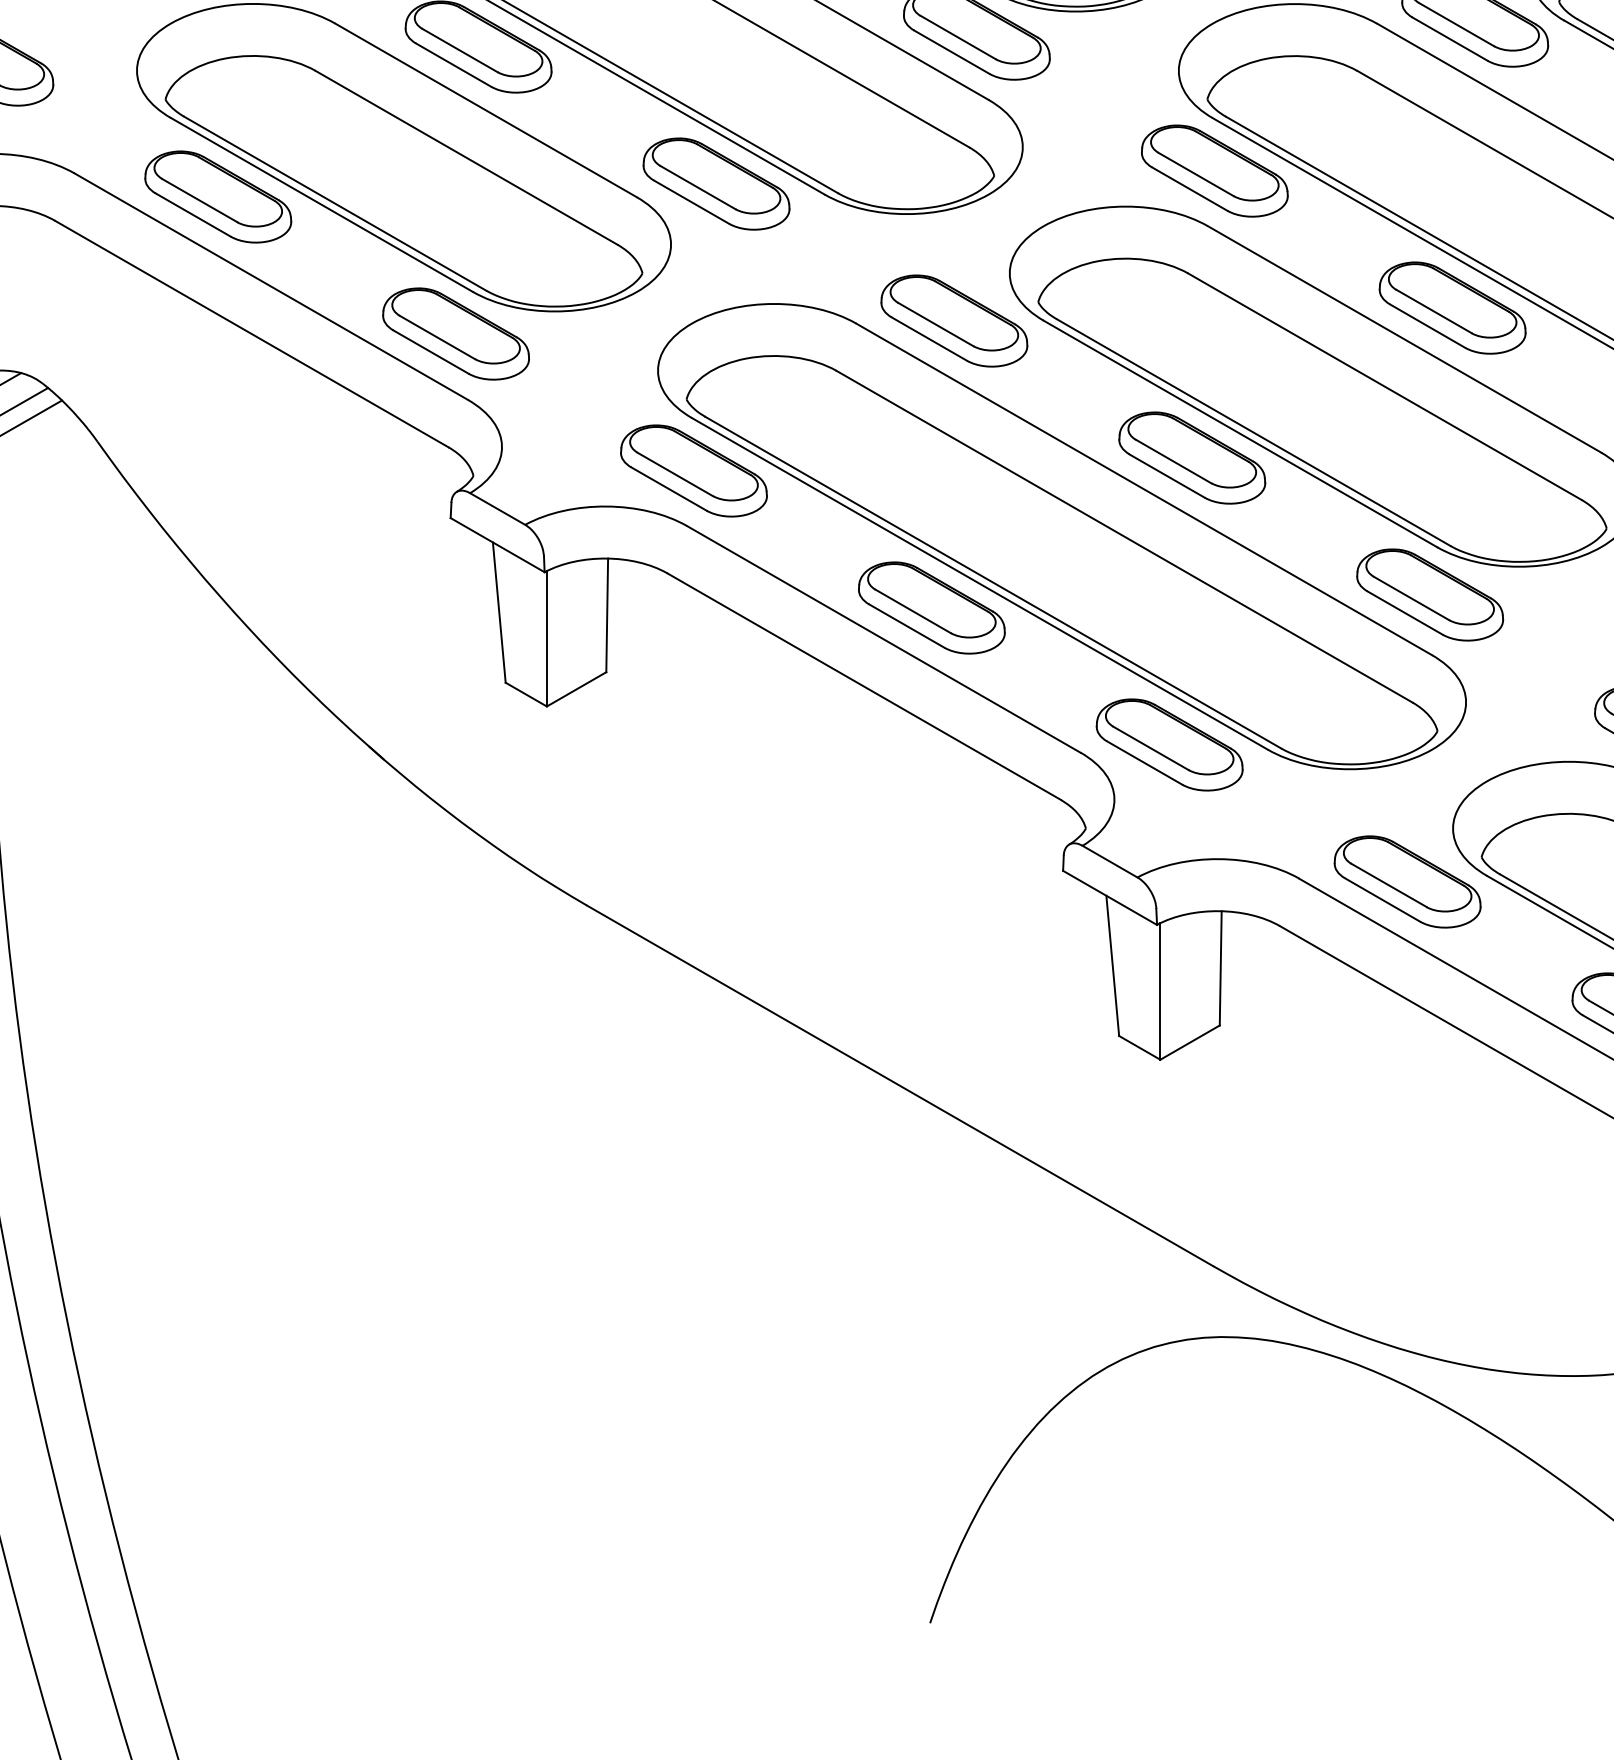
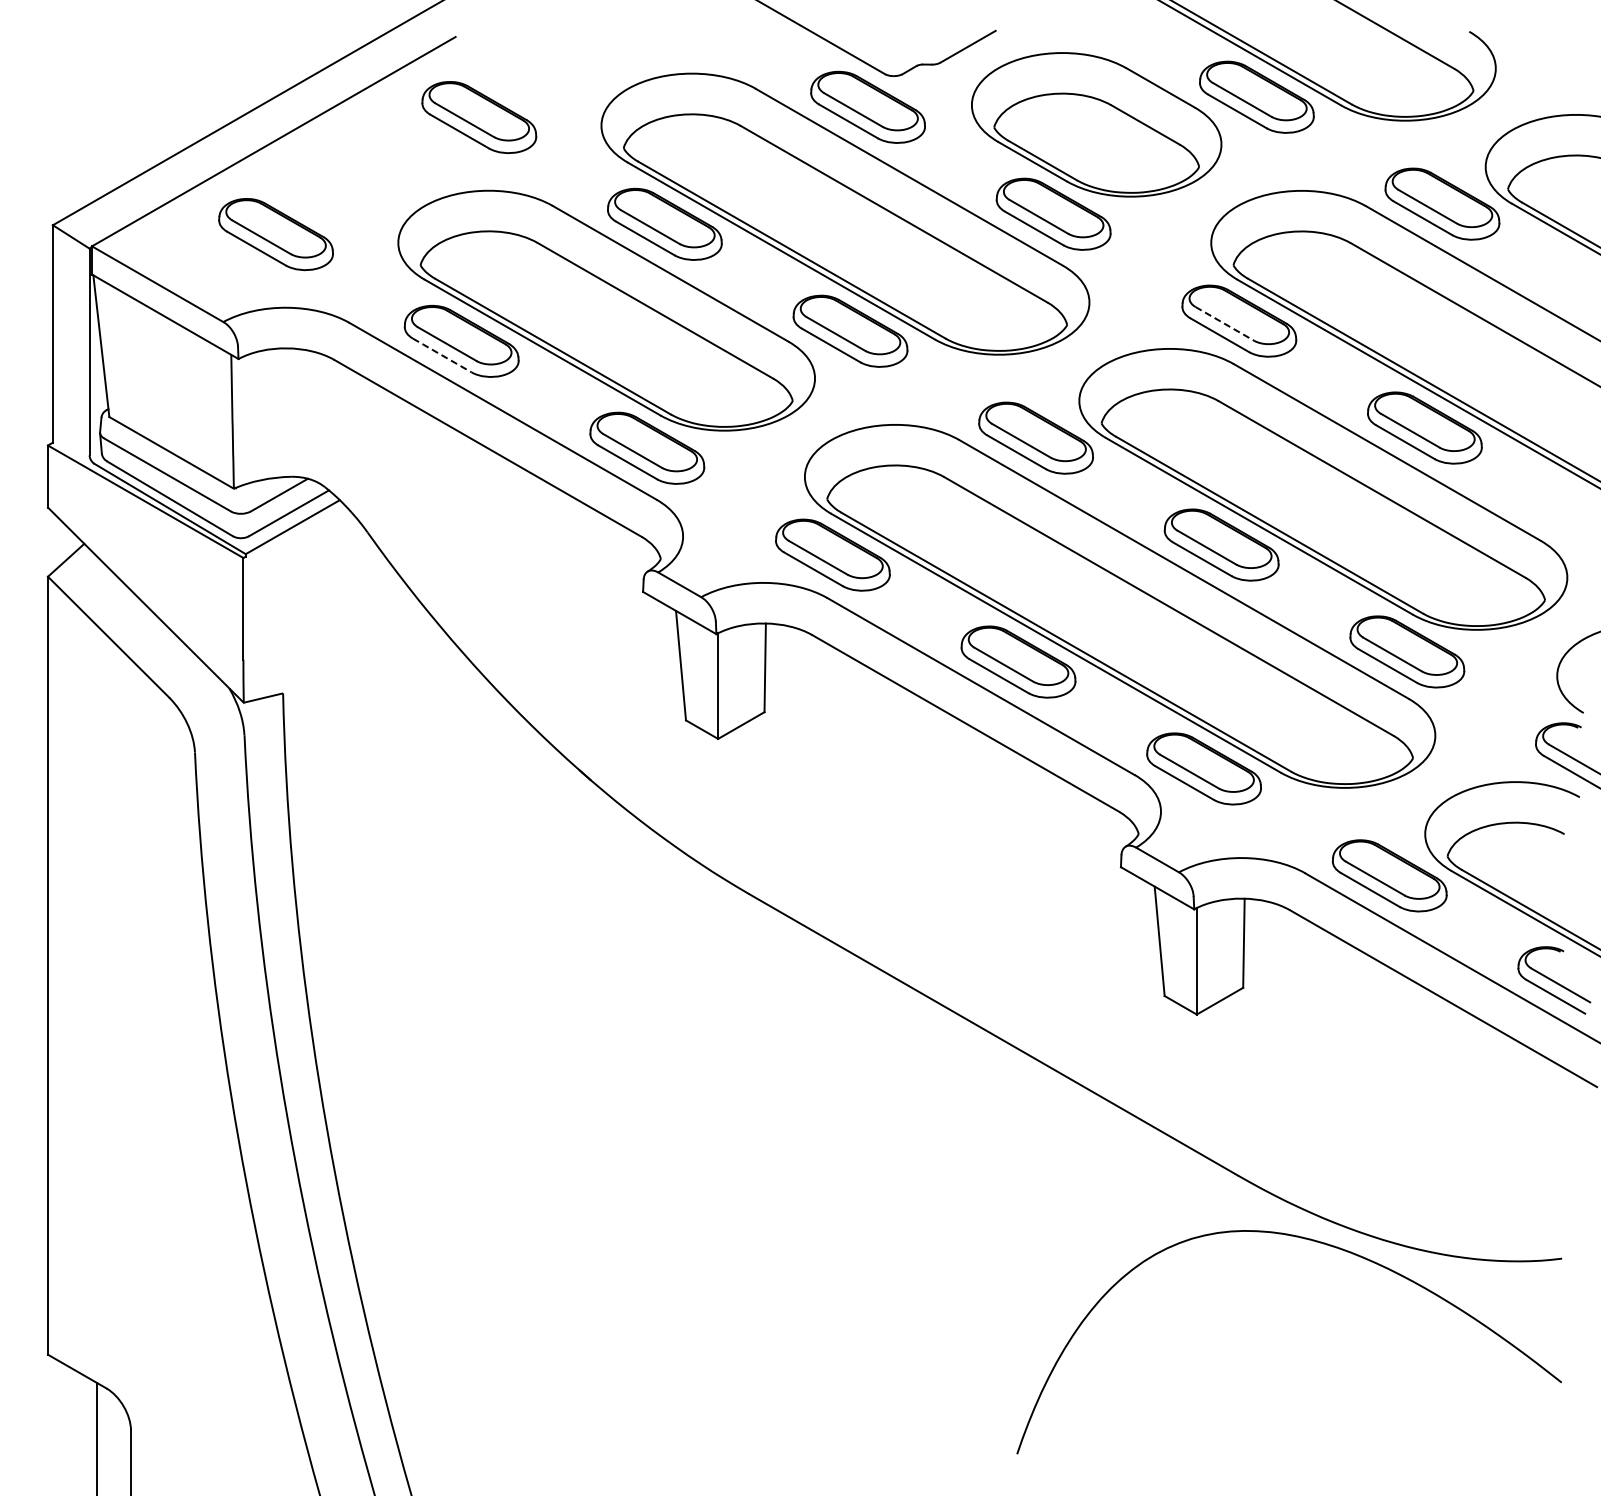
line: (1195, 174) -> (1224, 323), solid -> dashed
line: (193, 215) -> (442, 355), solid -> dashed

